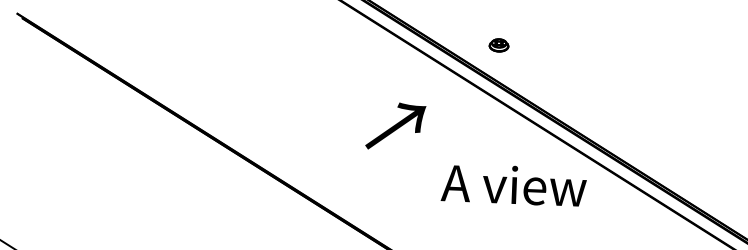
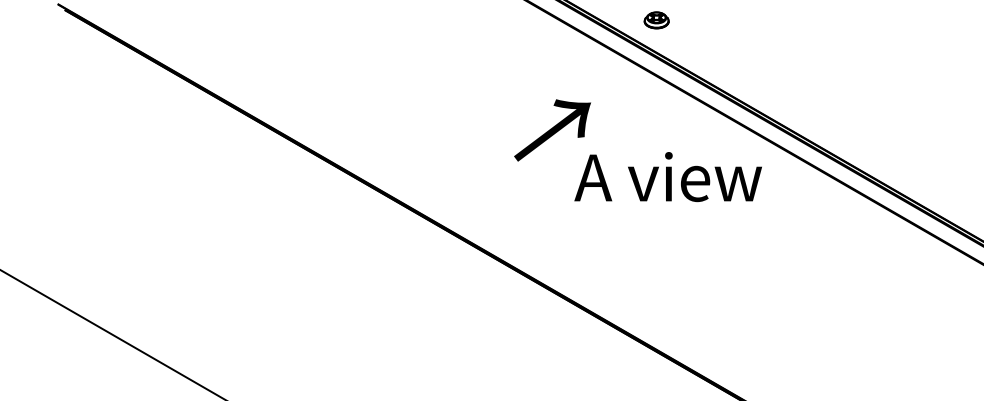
part: (498, 45) -> (656, 20), moved
text: (513, 185) -> (667, 177), moved

